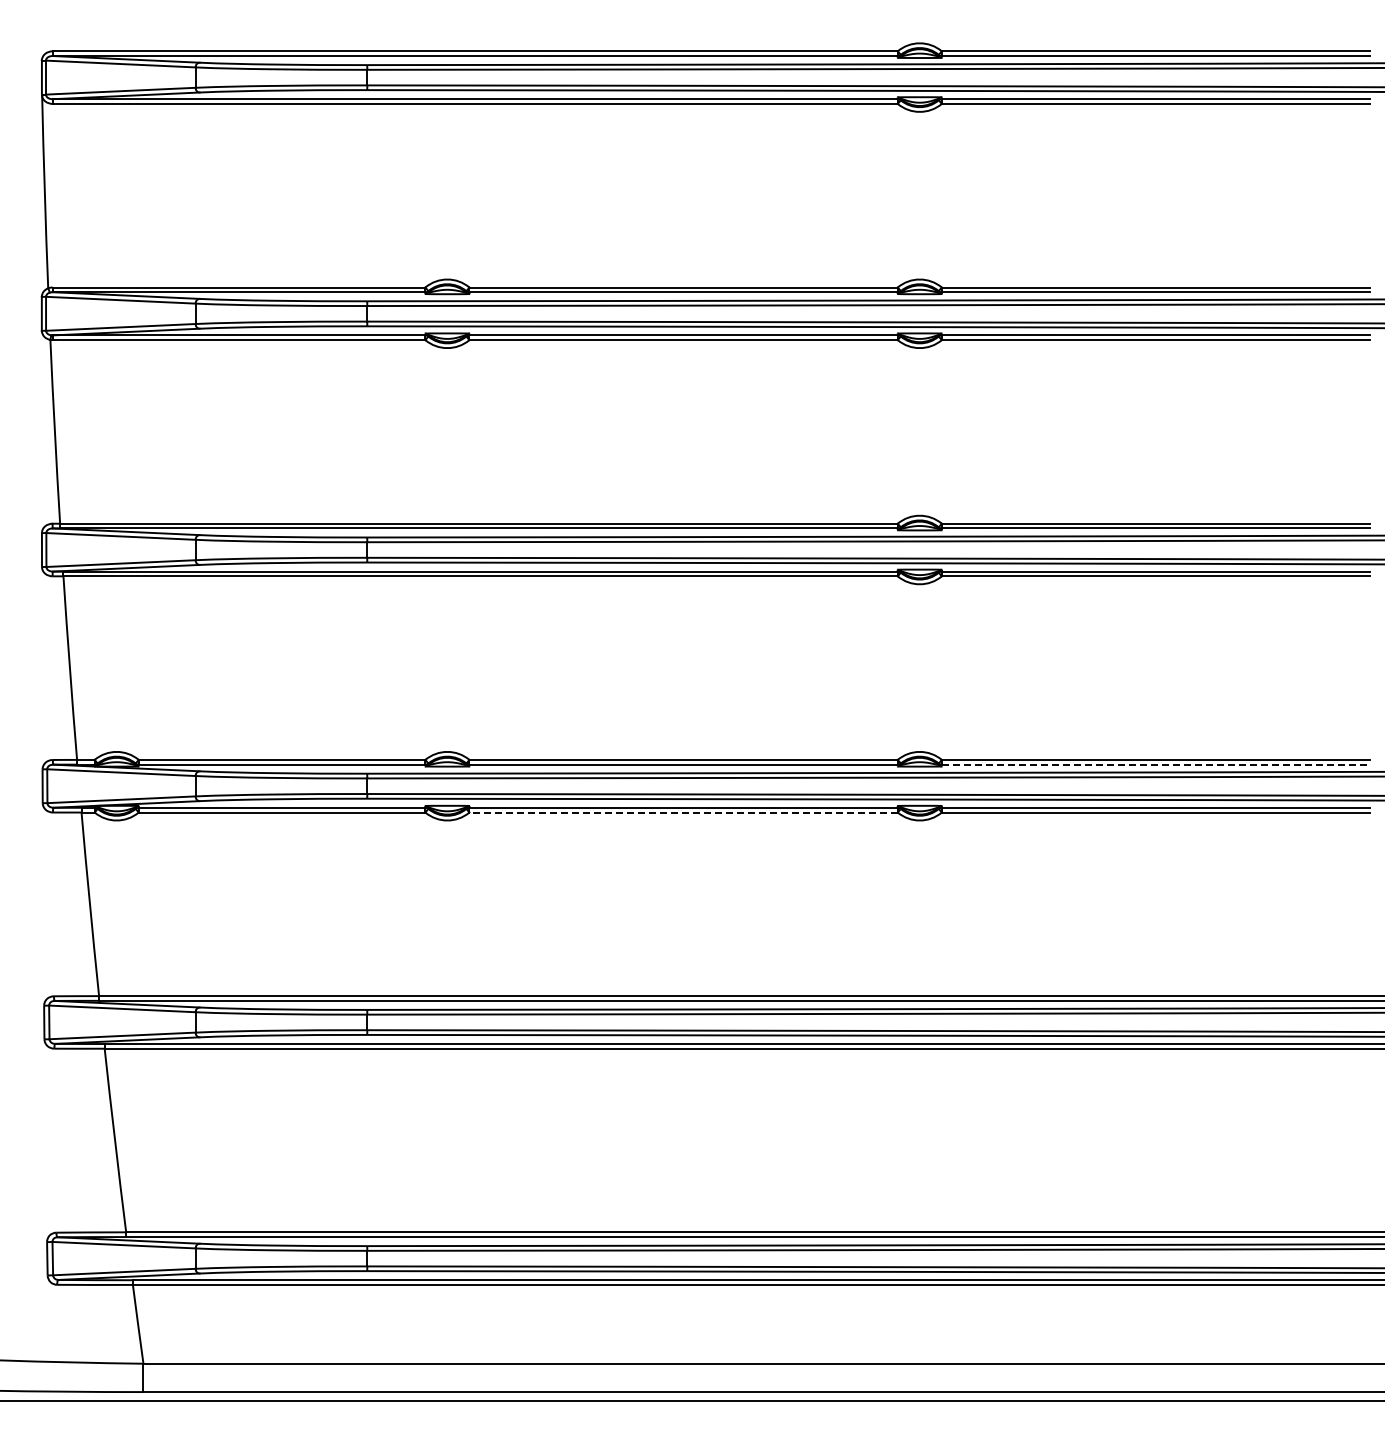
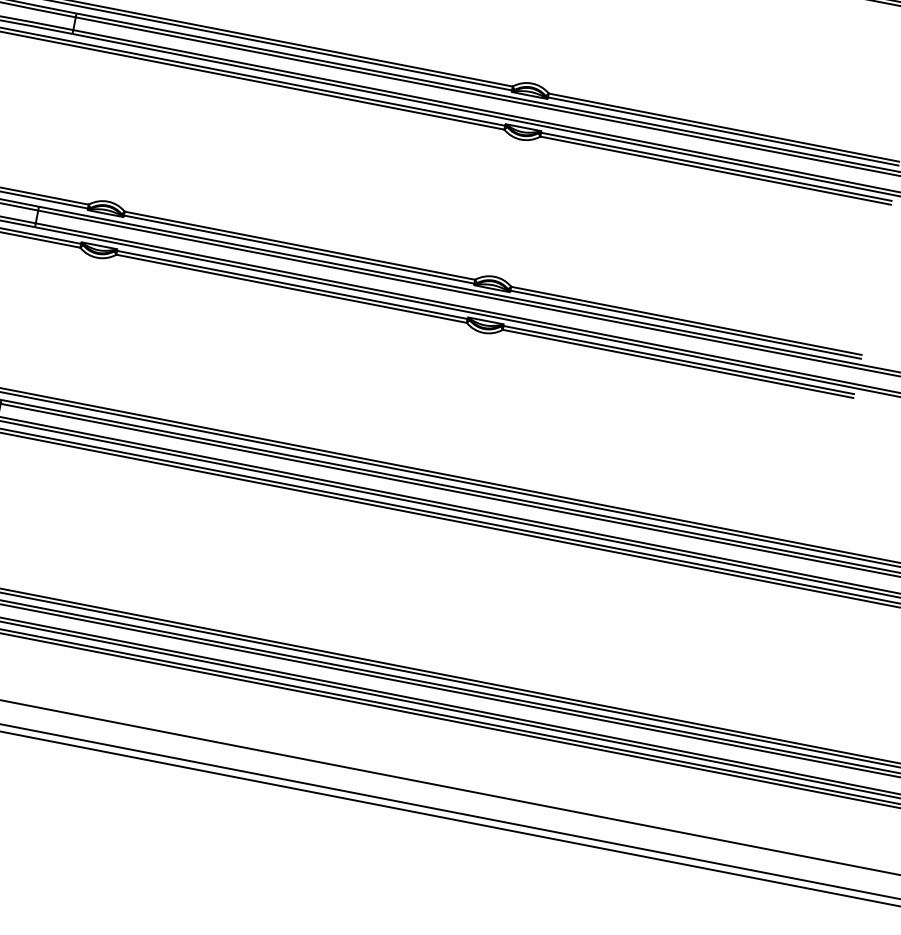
line: (1156, 764) -> (686, 324), dashed -> solid
line: (683, 812) -> (291, 288), dashed -> solid

